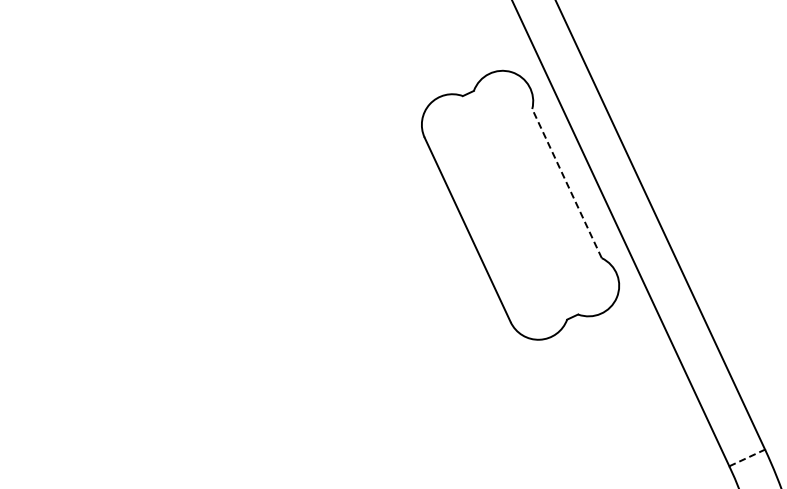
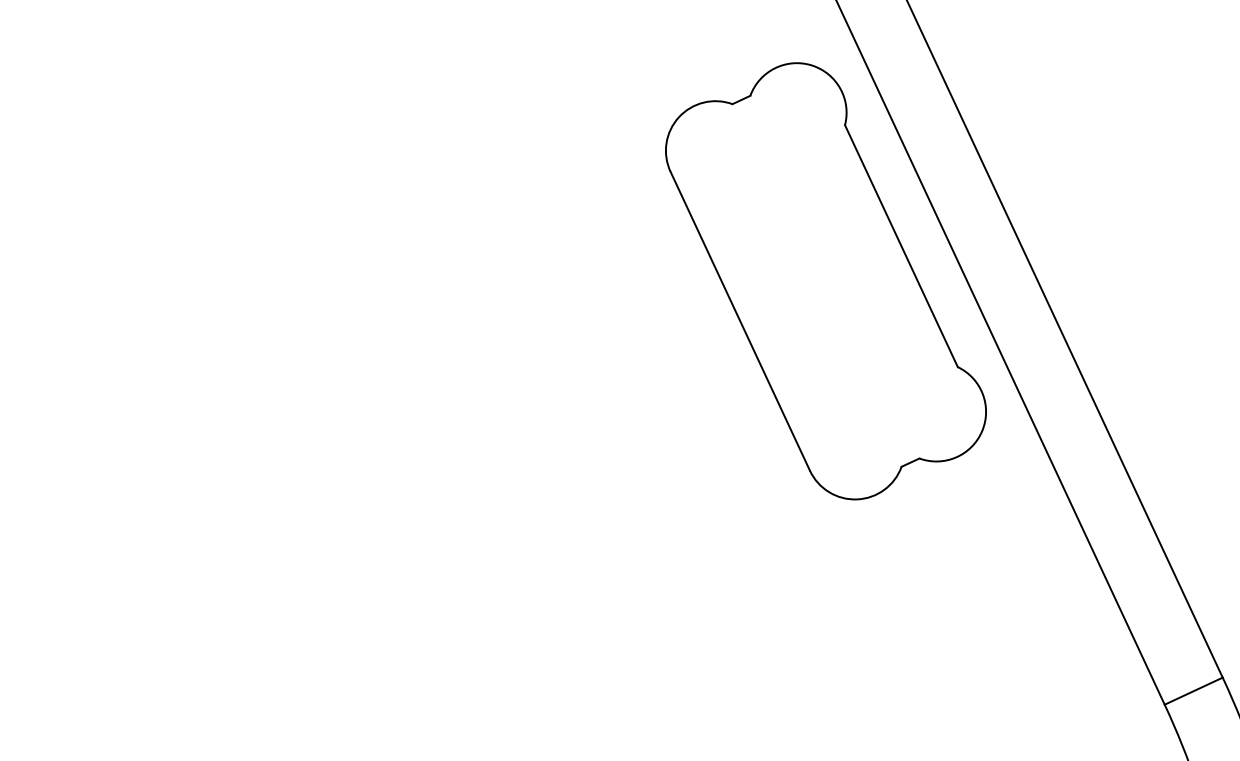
line: (566, 183) -> (900, 245), dashed -> solid
line: (747, 457) -> (1194, 690), dashed -> solid

